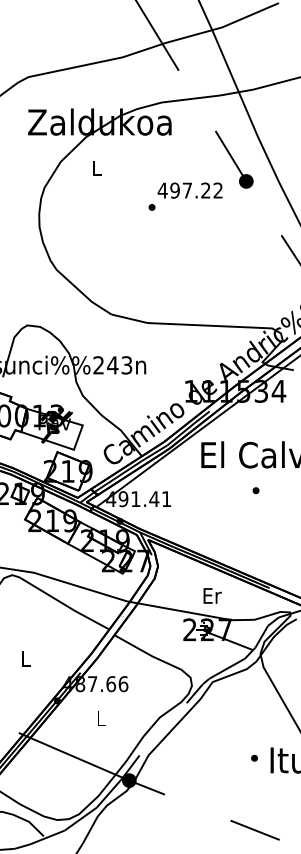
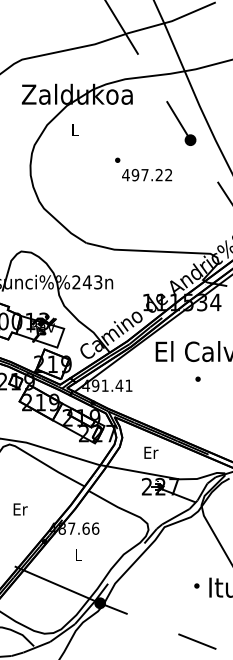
text: (189, 190) -> (146, 175), moved
text: (212, 595) -> (151, 452), moved
text: (26, 659) -> (20, 509), L -> Er

